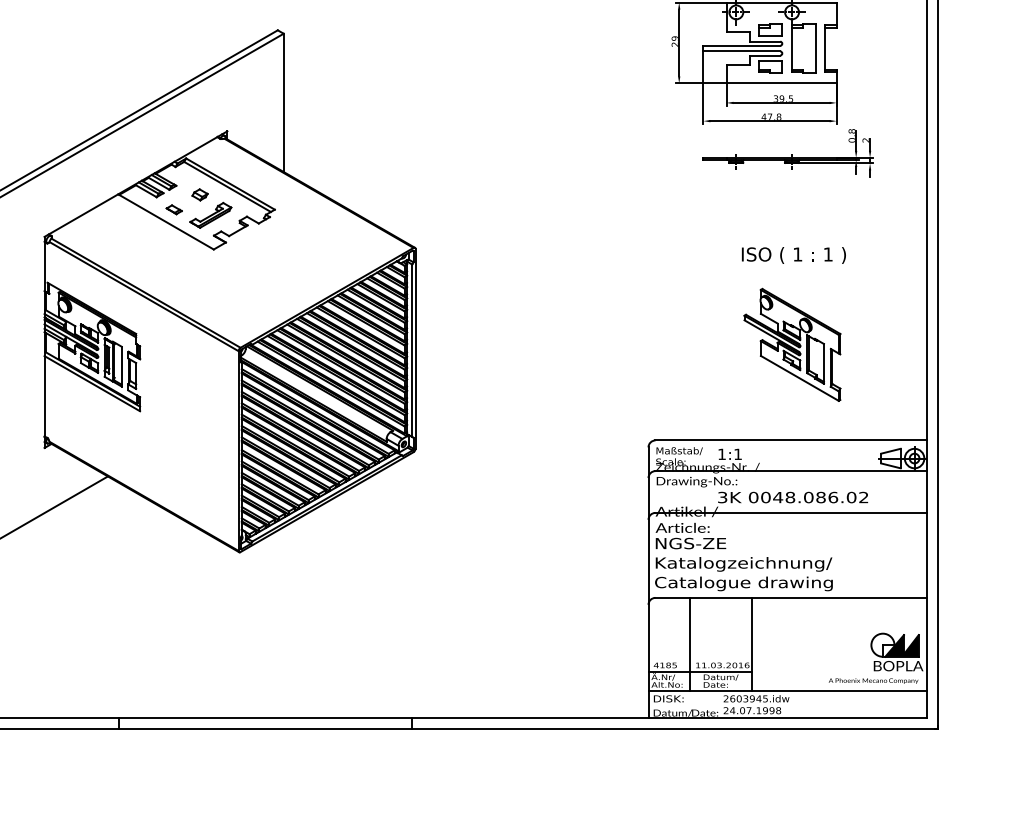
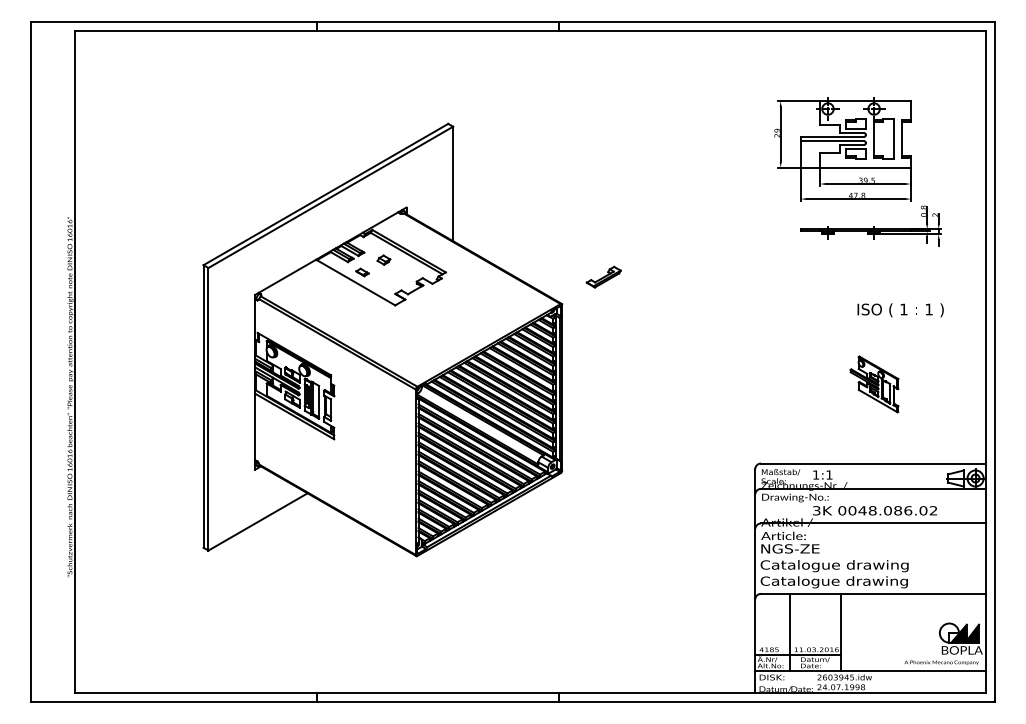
part: (210, 214) -> (603, 276), moved
text: (793, 255) -> (900, 310), moved
part: (792, 345) -> (874, 384), size x0.6
text: (744, 564) -> (834, 566), Katalogzeichnung/ -> Catalogue drawing

